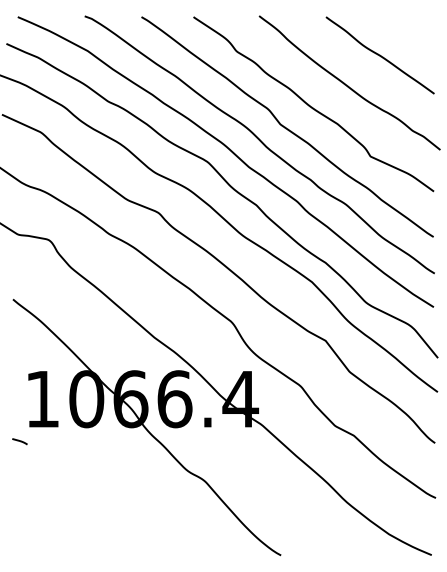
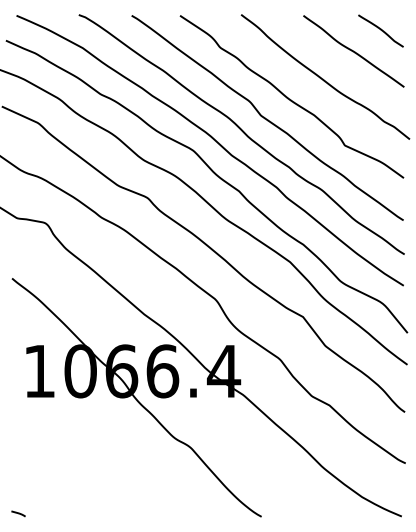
curve: (408, 32) -> (380, 30), added
curve: (19, 441) -> (18, 513), moved

